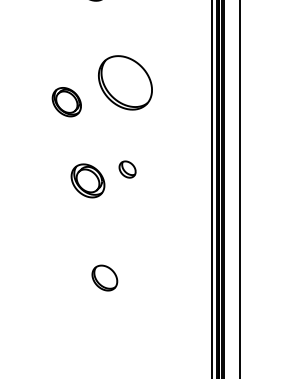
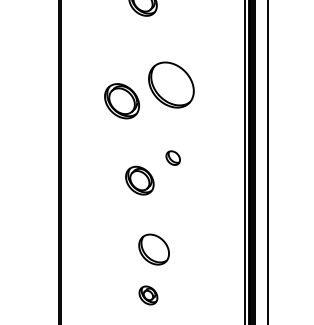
part: (66, 102) -> (121, 101), size x1.43
part: (87, 180) -> (139, 180), moved
part: (104, 277) -> (153, 249), size x1.43
part: (98, 332) -> (148, 295), added

